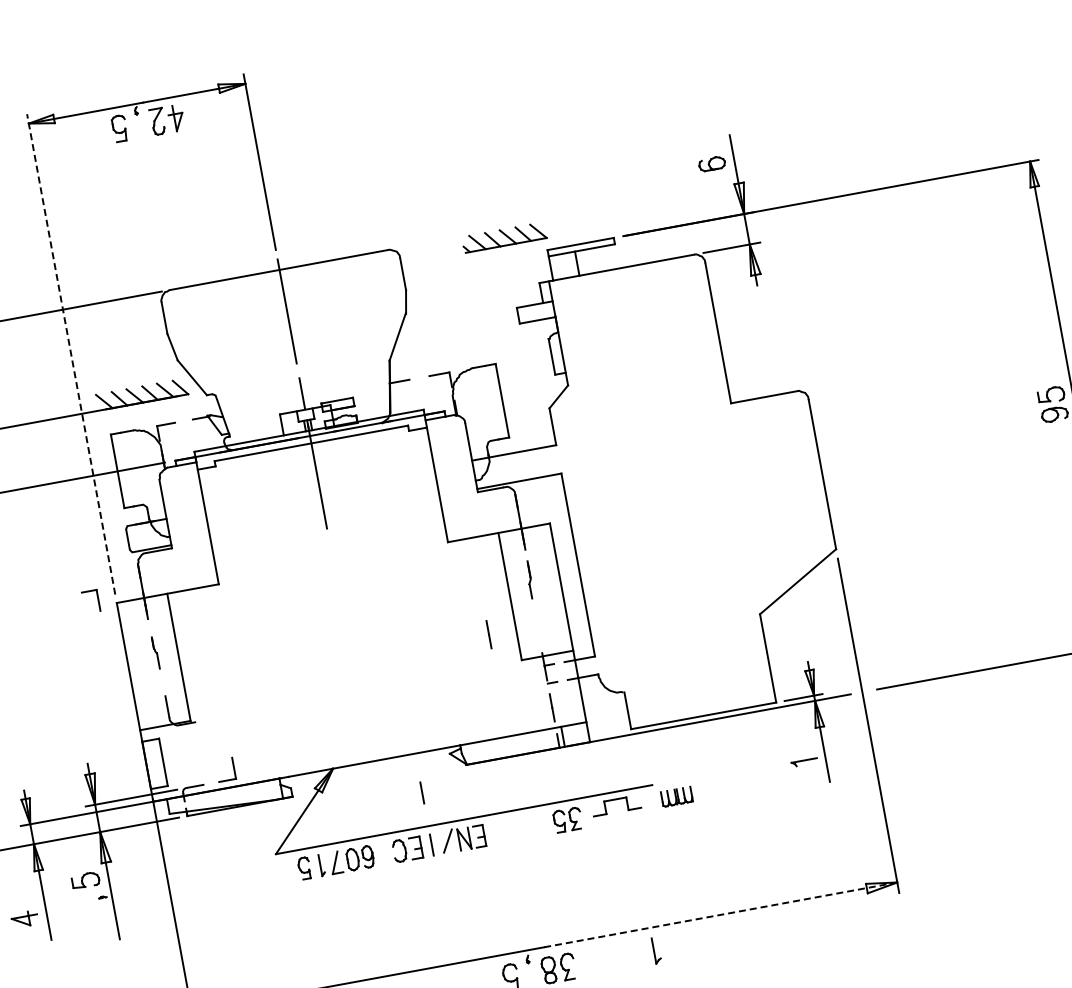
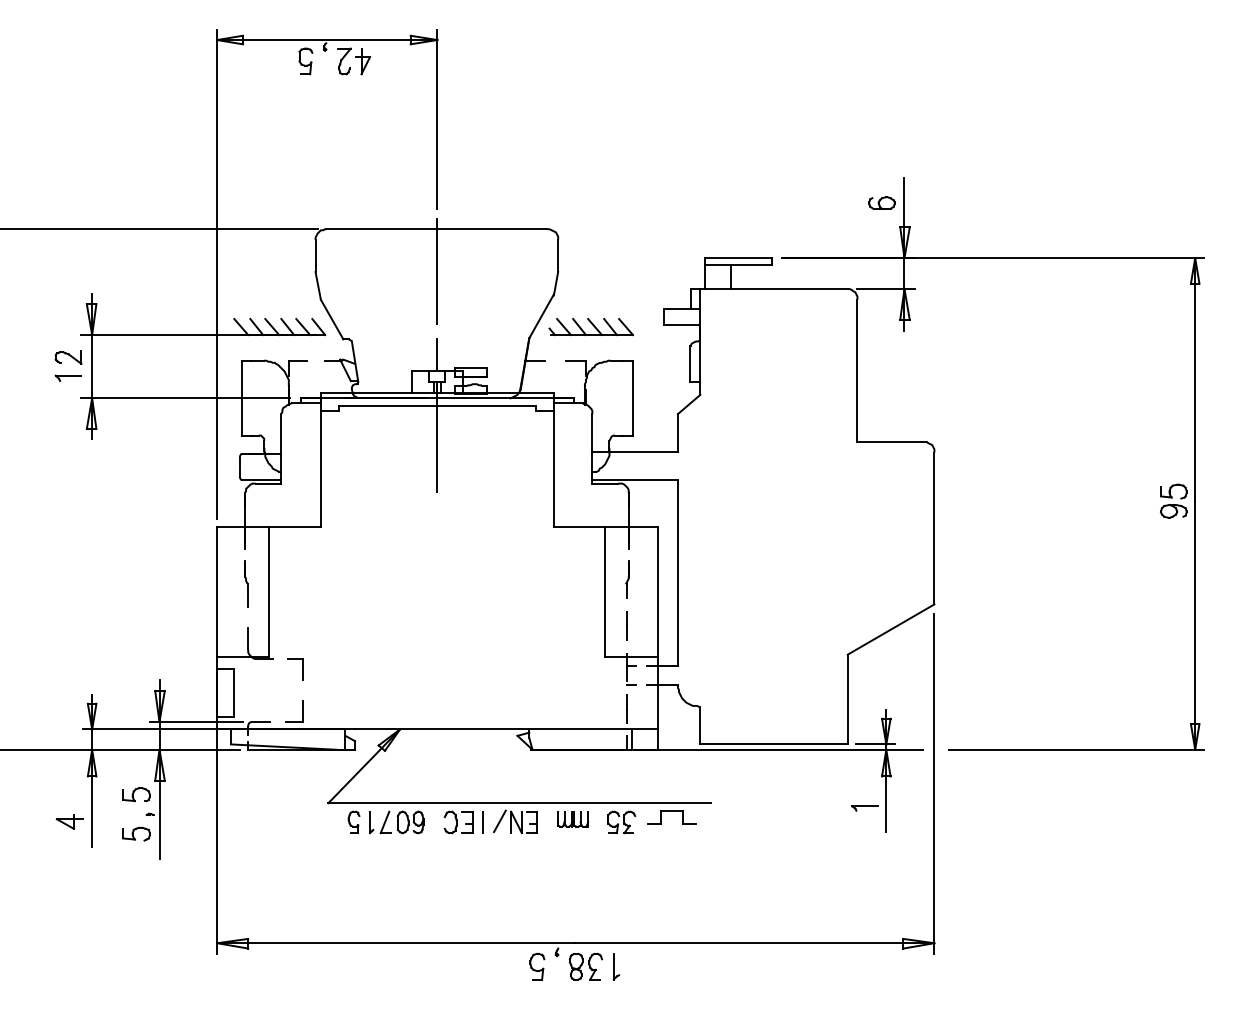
part: (503, 238) -> (590, 327), moved
line: (71, 354) -> (217, 274), dashed -> solid
part: (98, 600) -> (302, 669), moved
line: (488, 634) -> (626, 625), moved
part: (155, 652) -> (246, 583), size x1.43
line: (421, 793) -> (482, 769), removed
part: (676, 797) -> (572, 819), moved
line: (720, 915) -> (754, 943), dashed -> solid
part: (92, 918) -> (136, 833), added
part: (656, 950) -> (616, 966), moved

